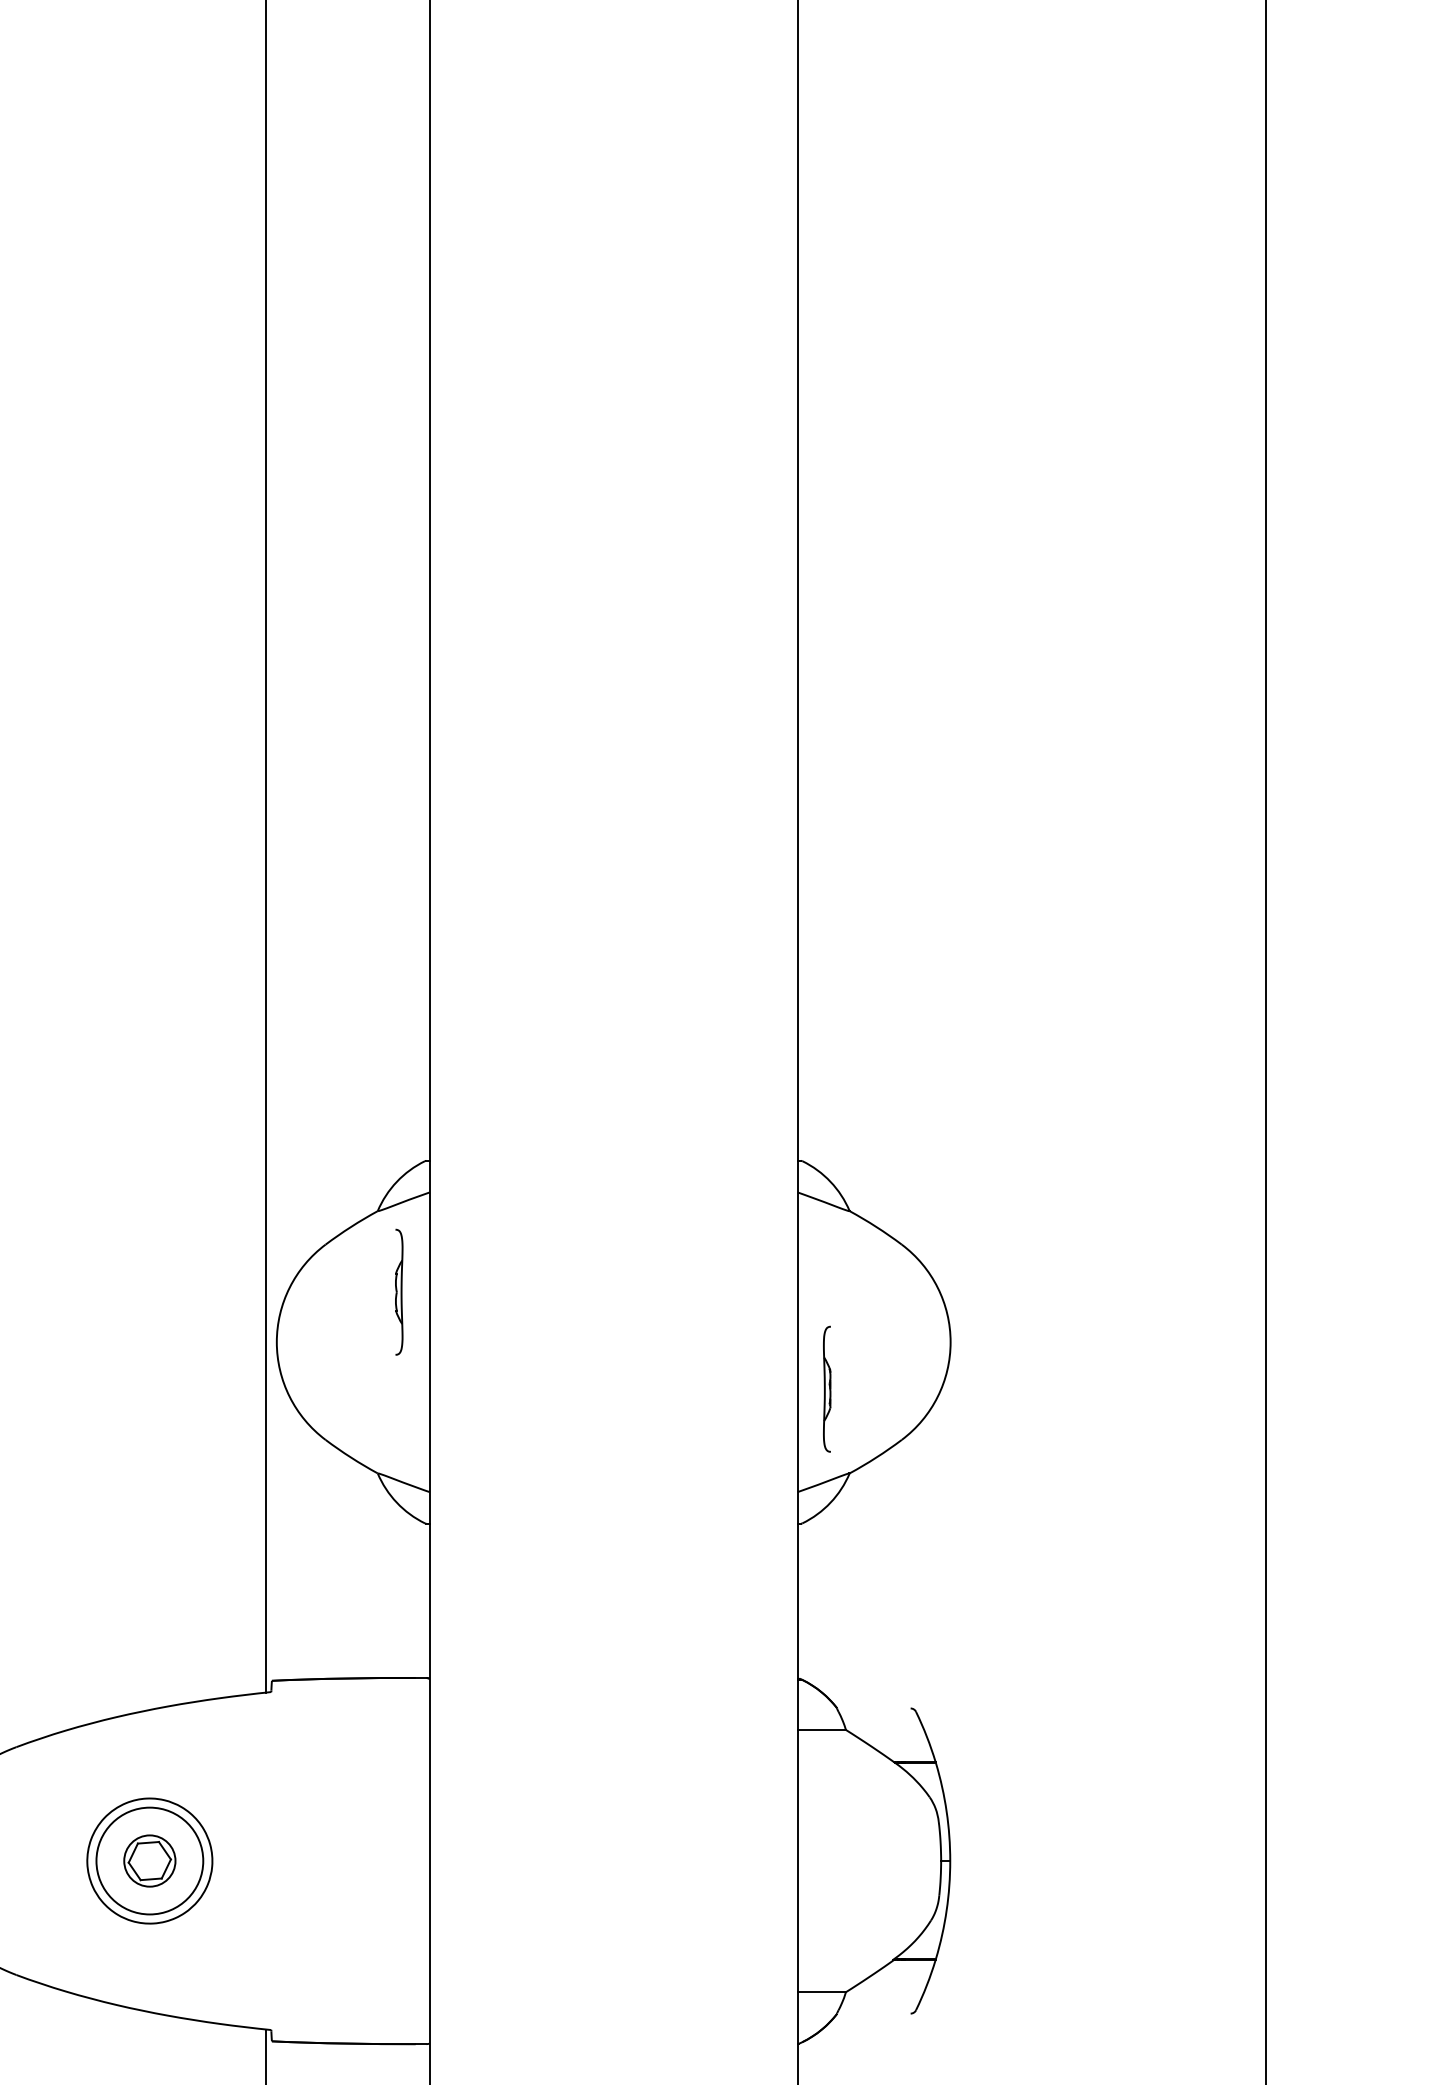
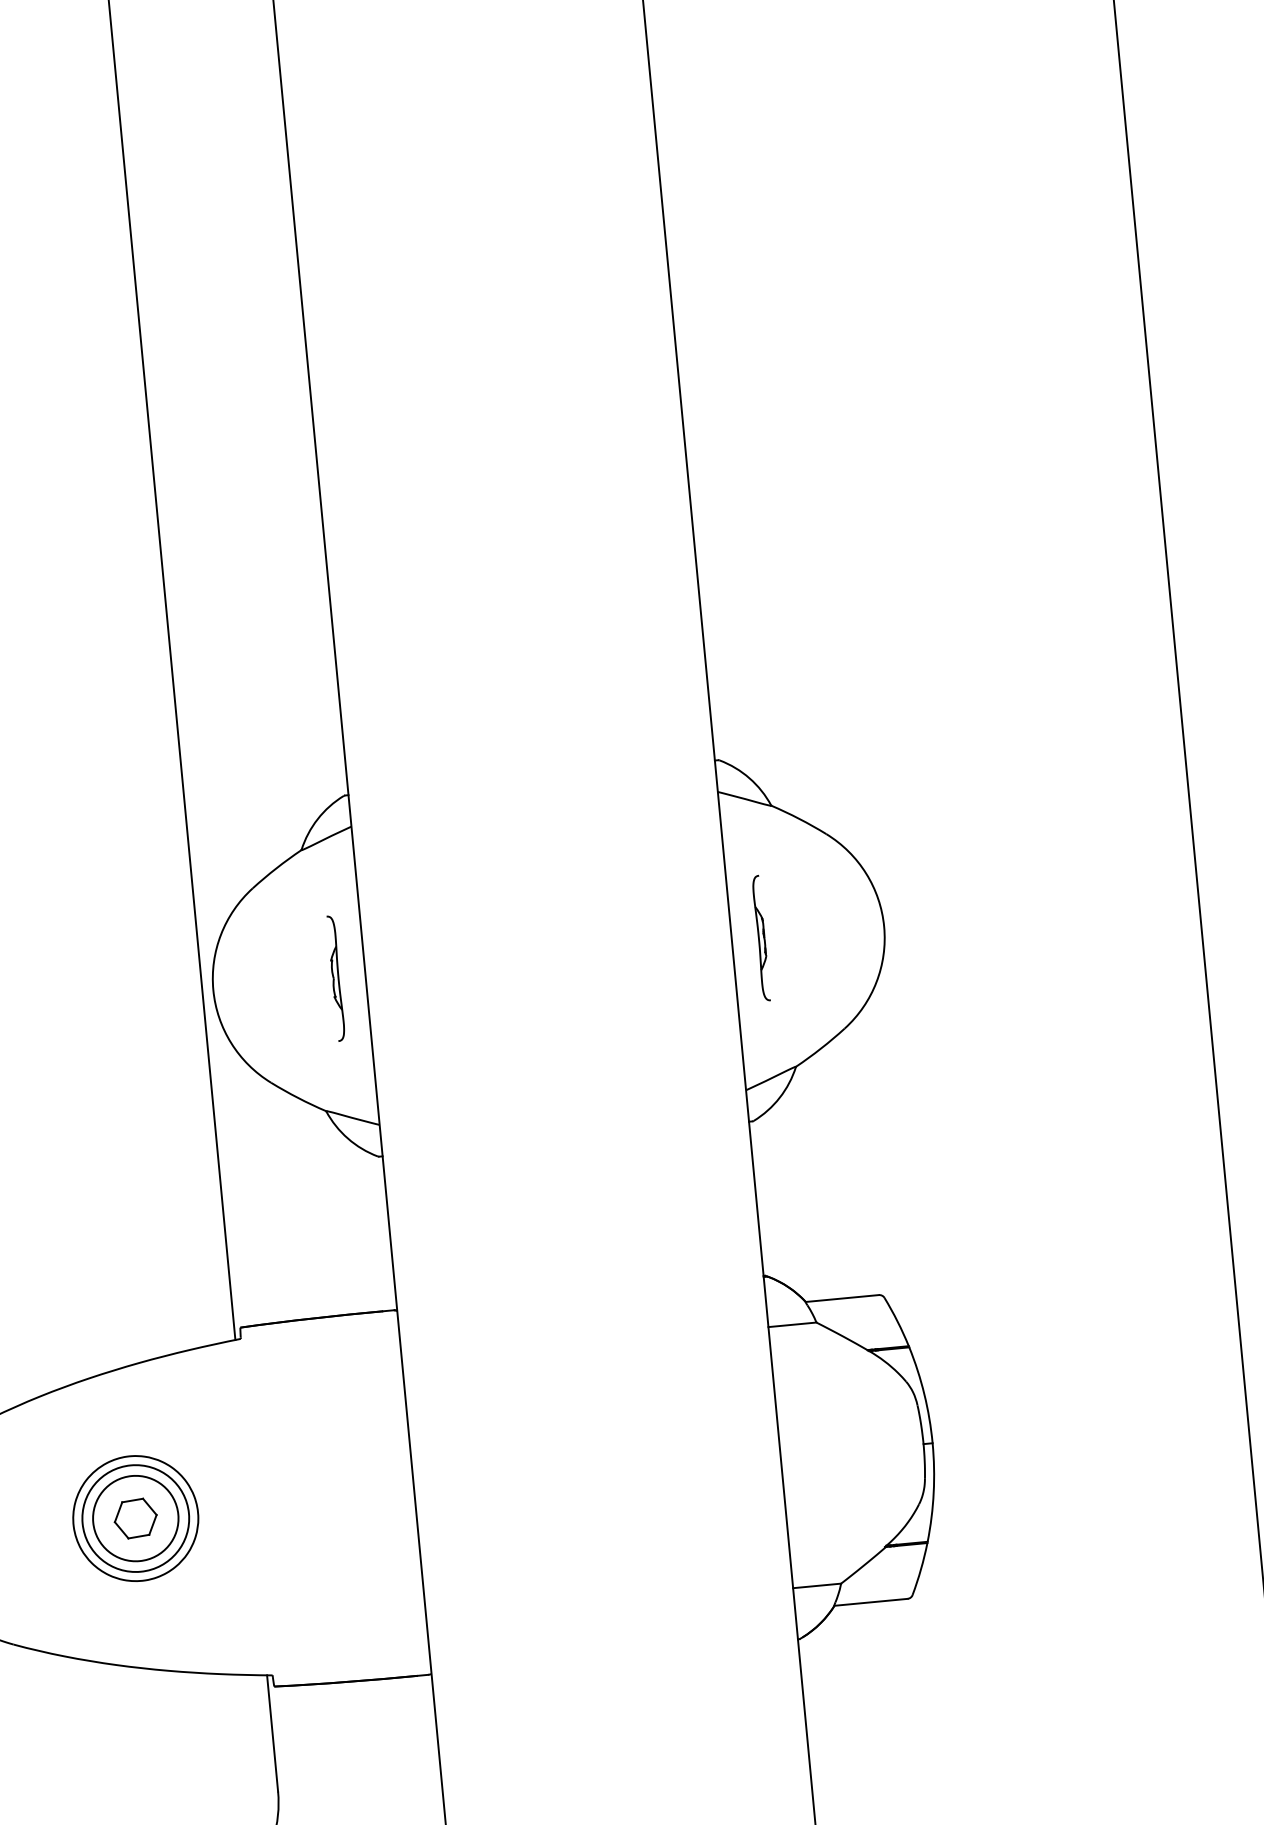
part: (399, 1291) -> (336, 977), moved
part: (827, 1388) -> (761, 937), moved
line: (873, 1708) -> (841, 1298), added
circle: (149, 1860) -> (135, 1518), size x1.67
line: (873, 2013) -> (870, 1602), added

